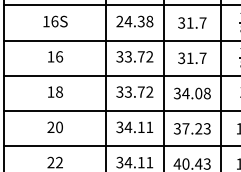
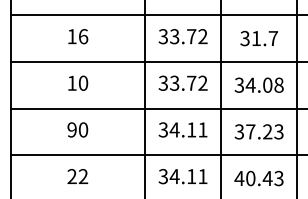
text: (59, 92) -> (83, 83), 18 -> 10
text: (50, 127) -> (71, 130), 20 -> 90

